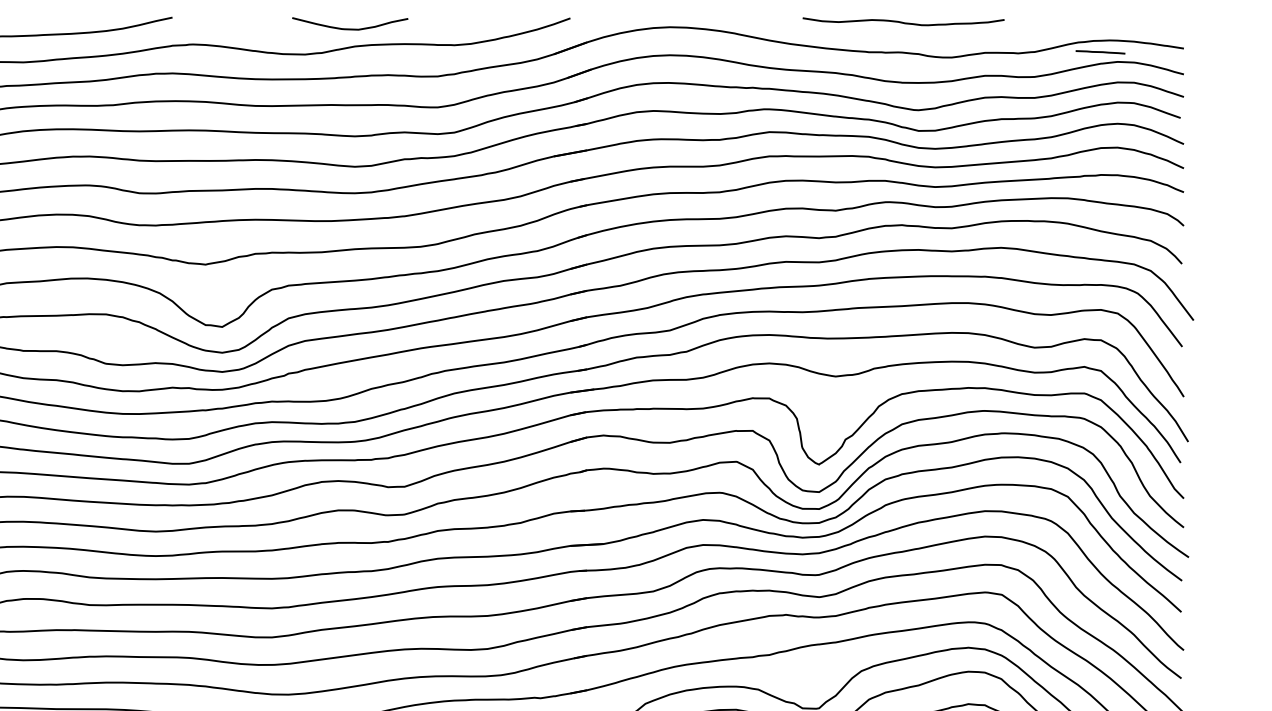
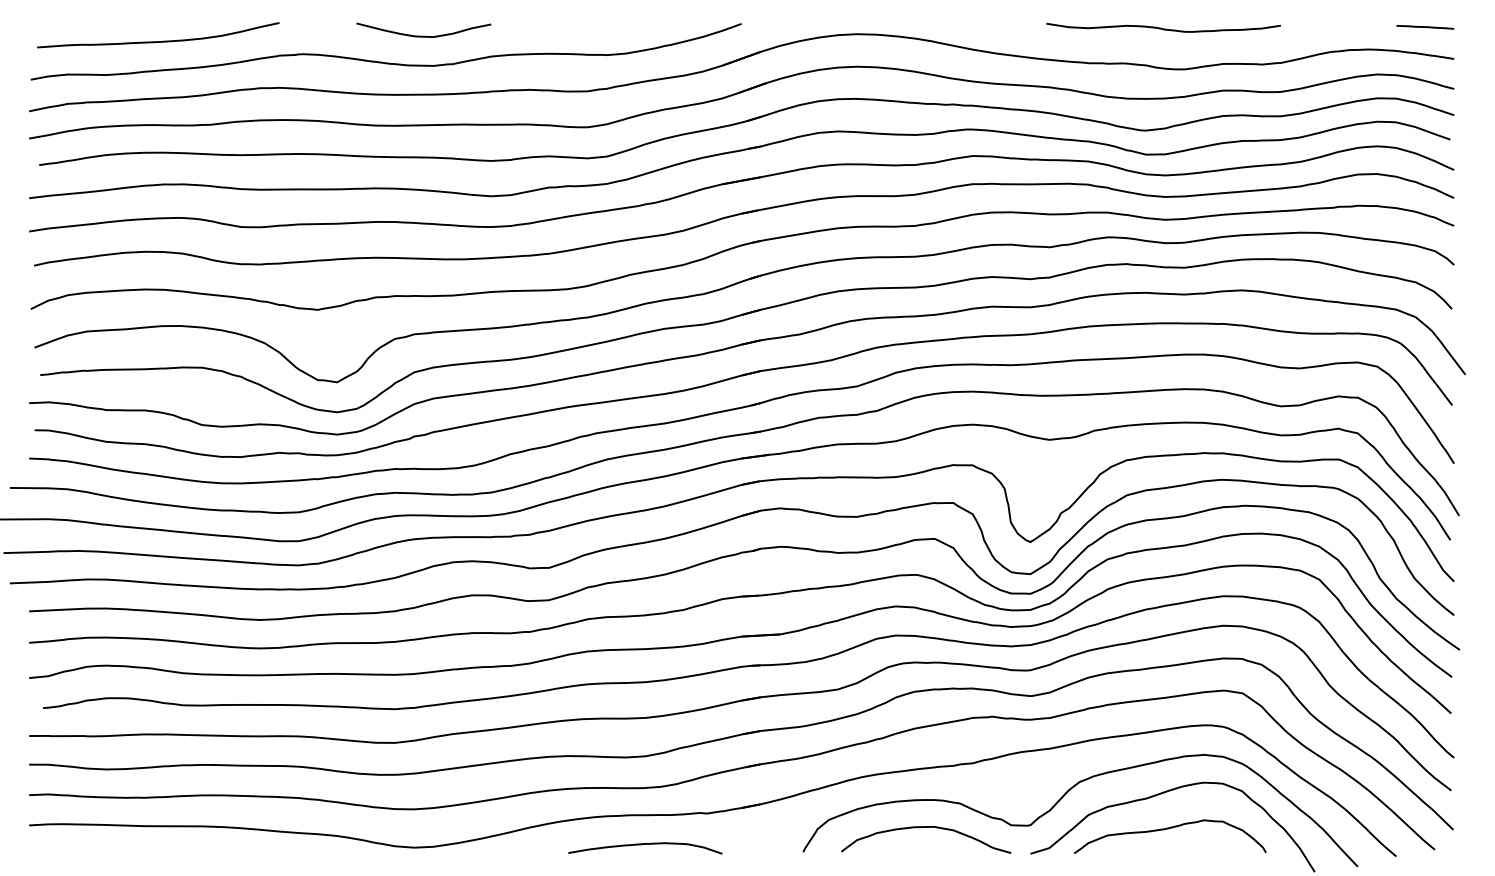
curve: (903, 22) -> (1163, 28), moved
curve: (349, 28) -> (423, 35), moved
line: (1100, 52) -> (1425, 27), moved

